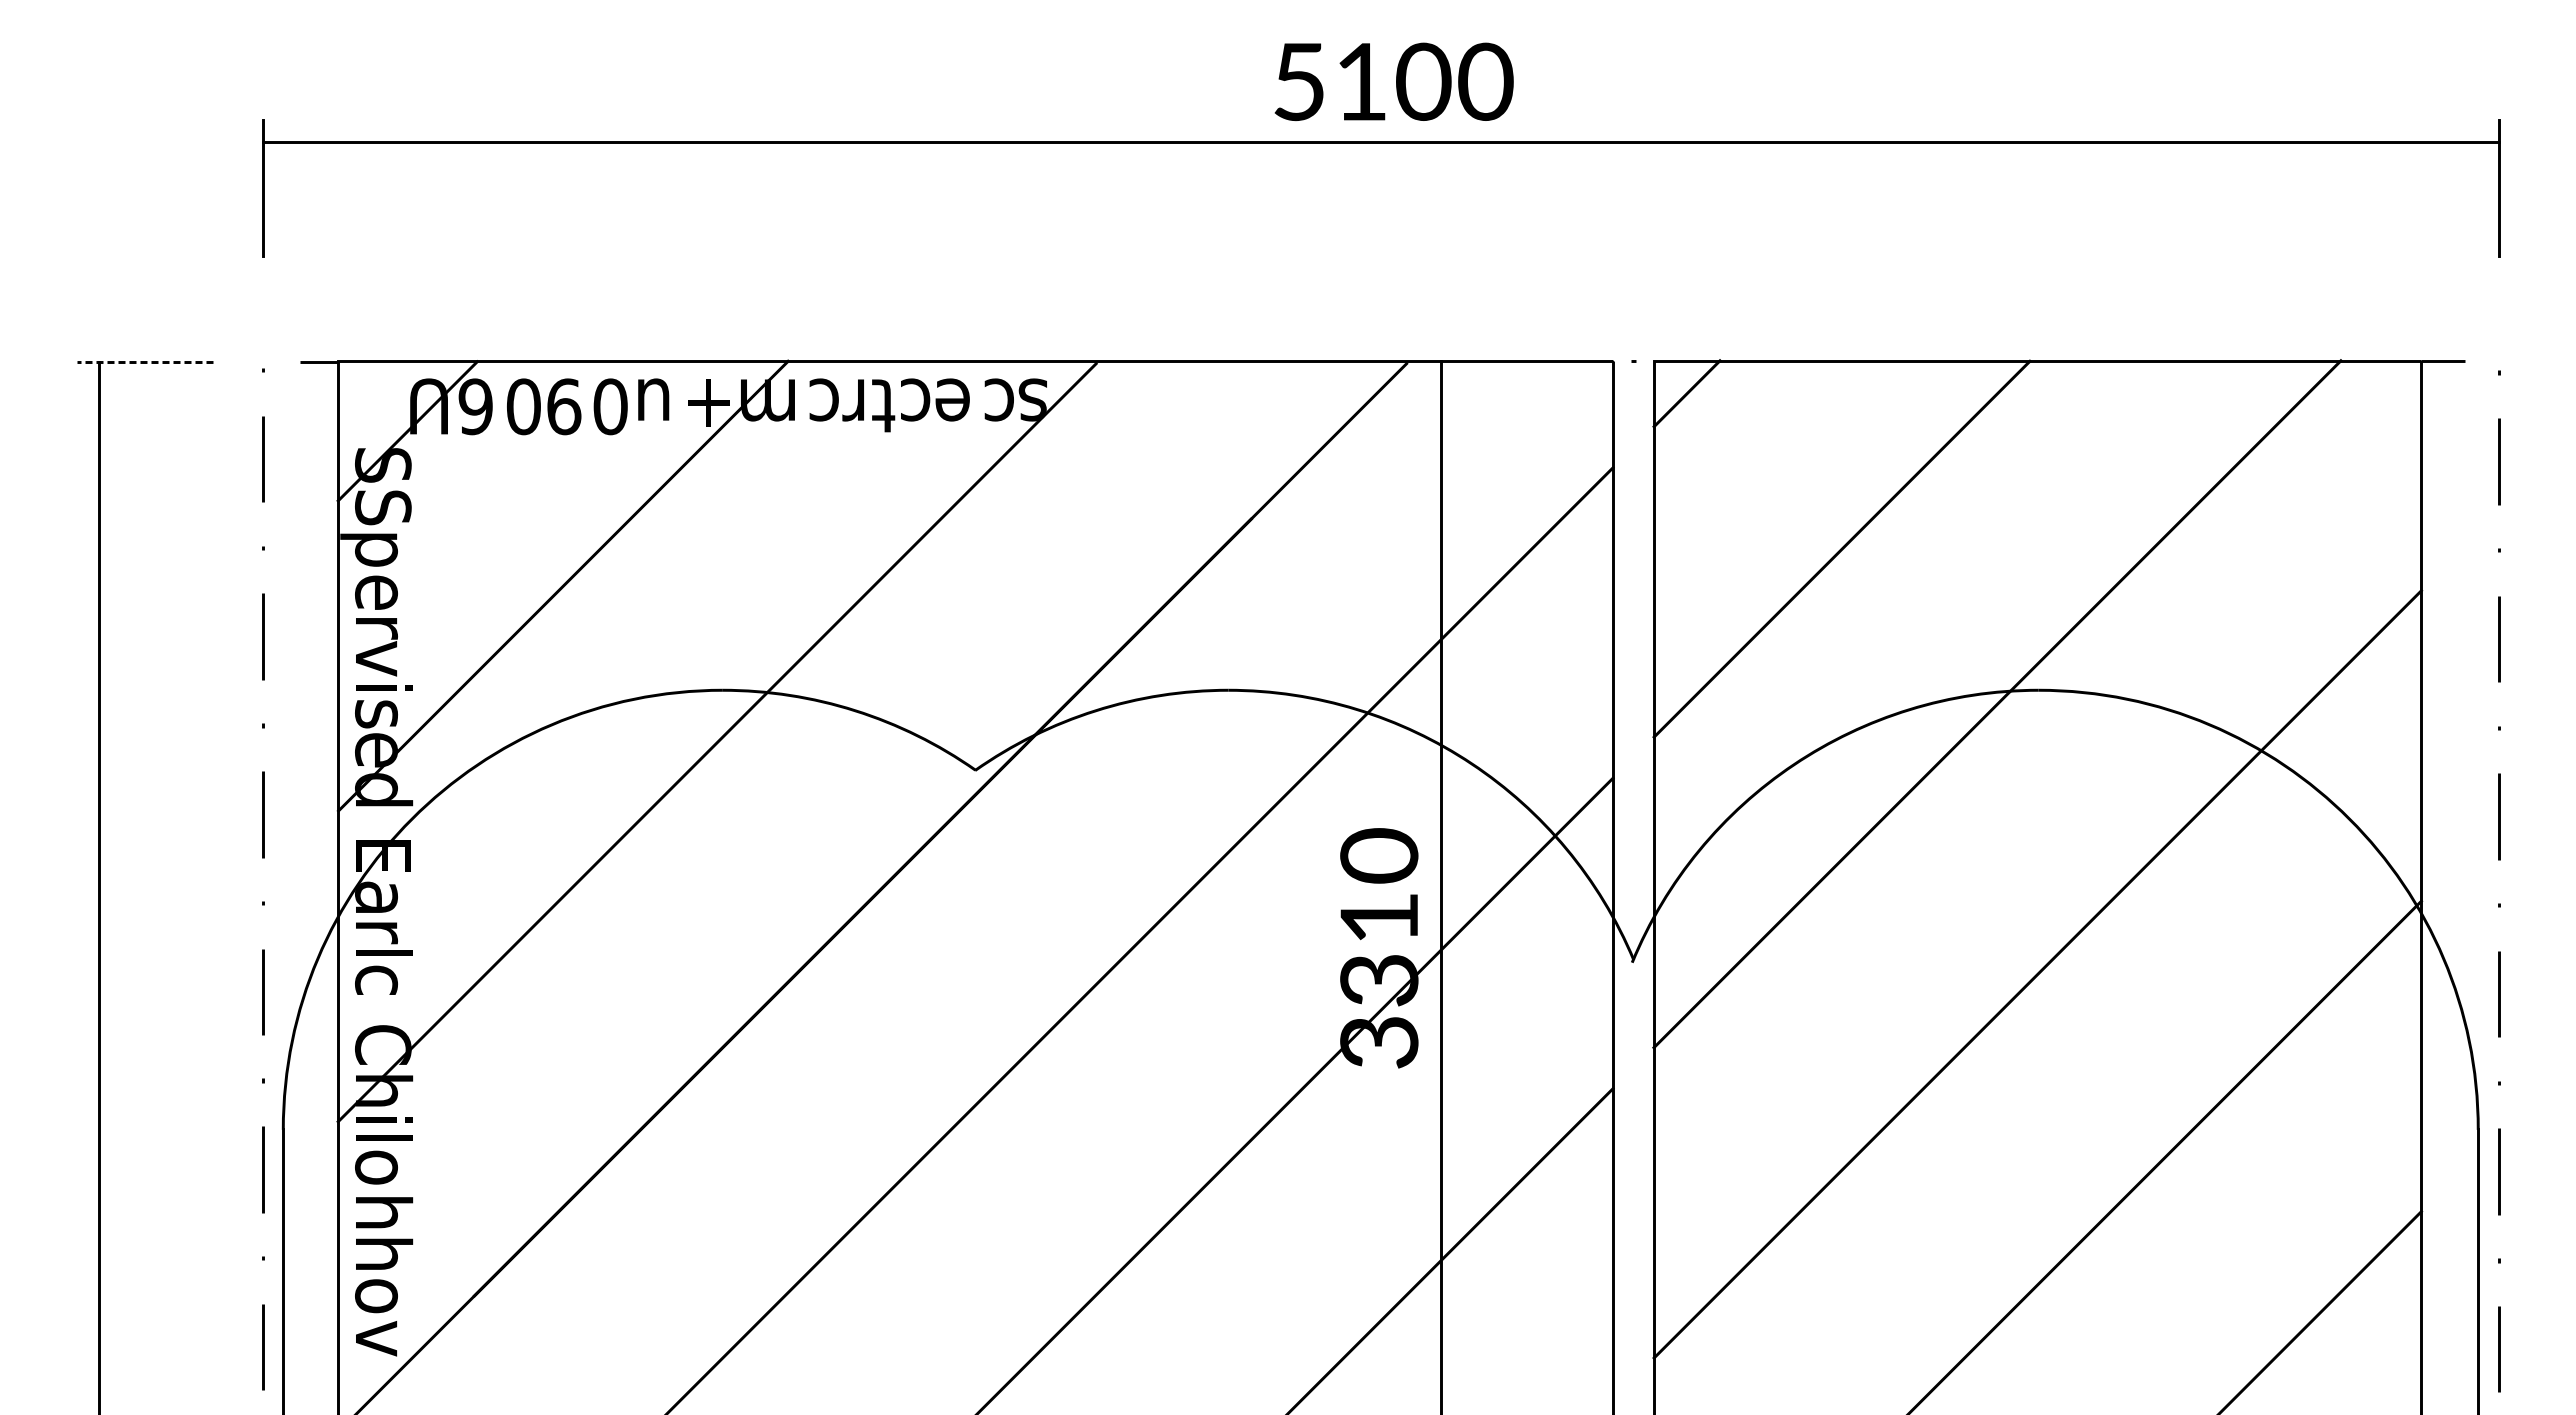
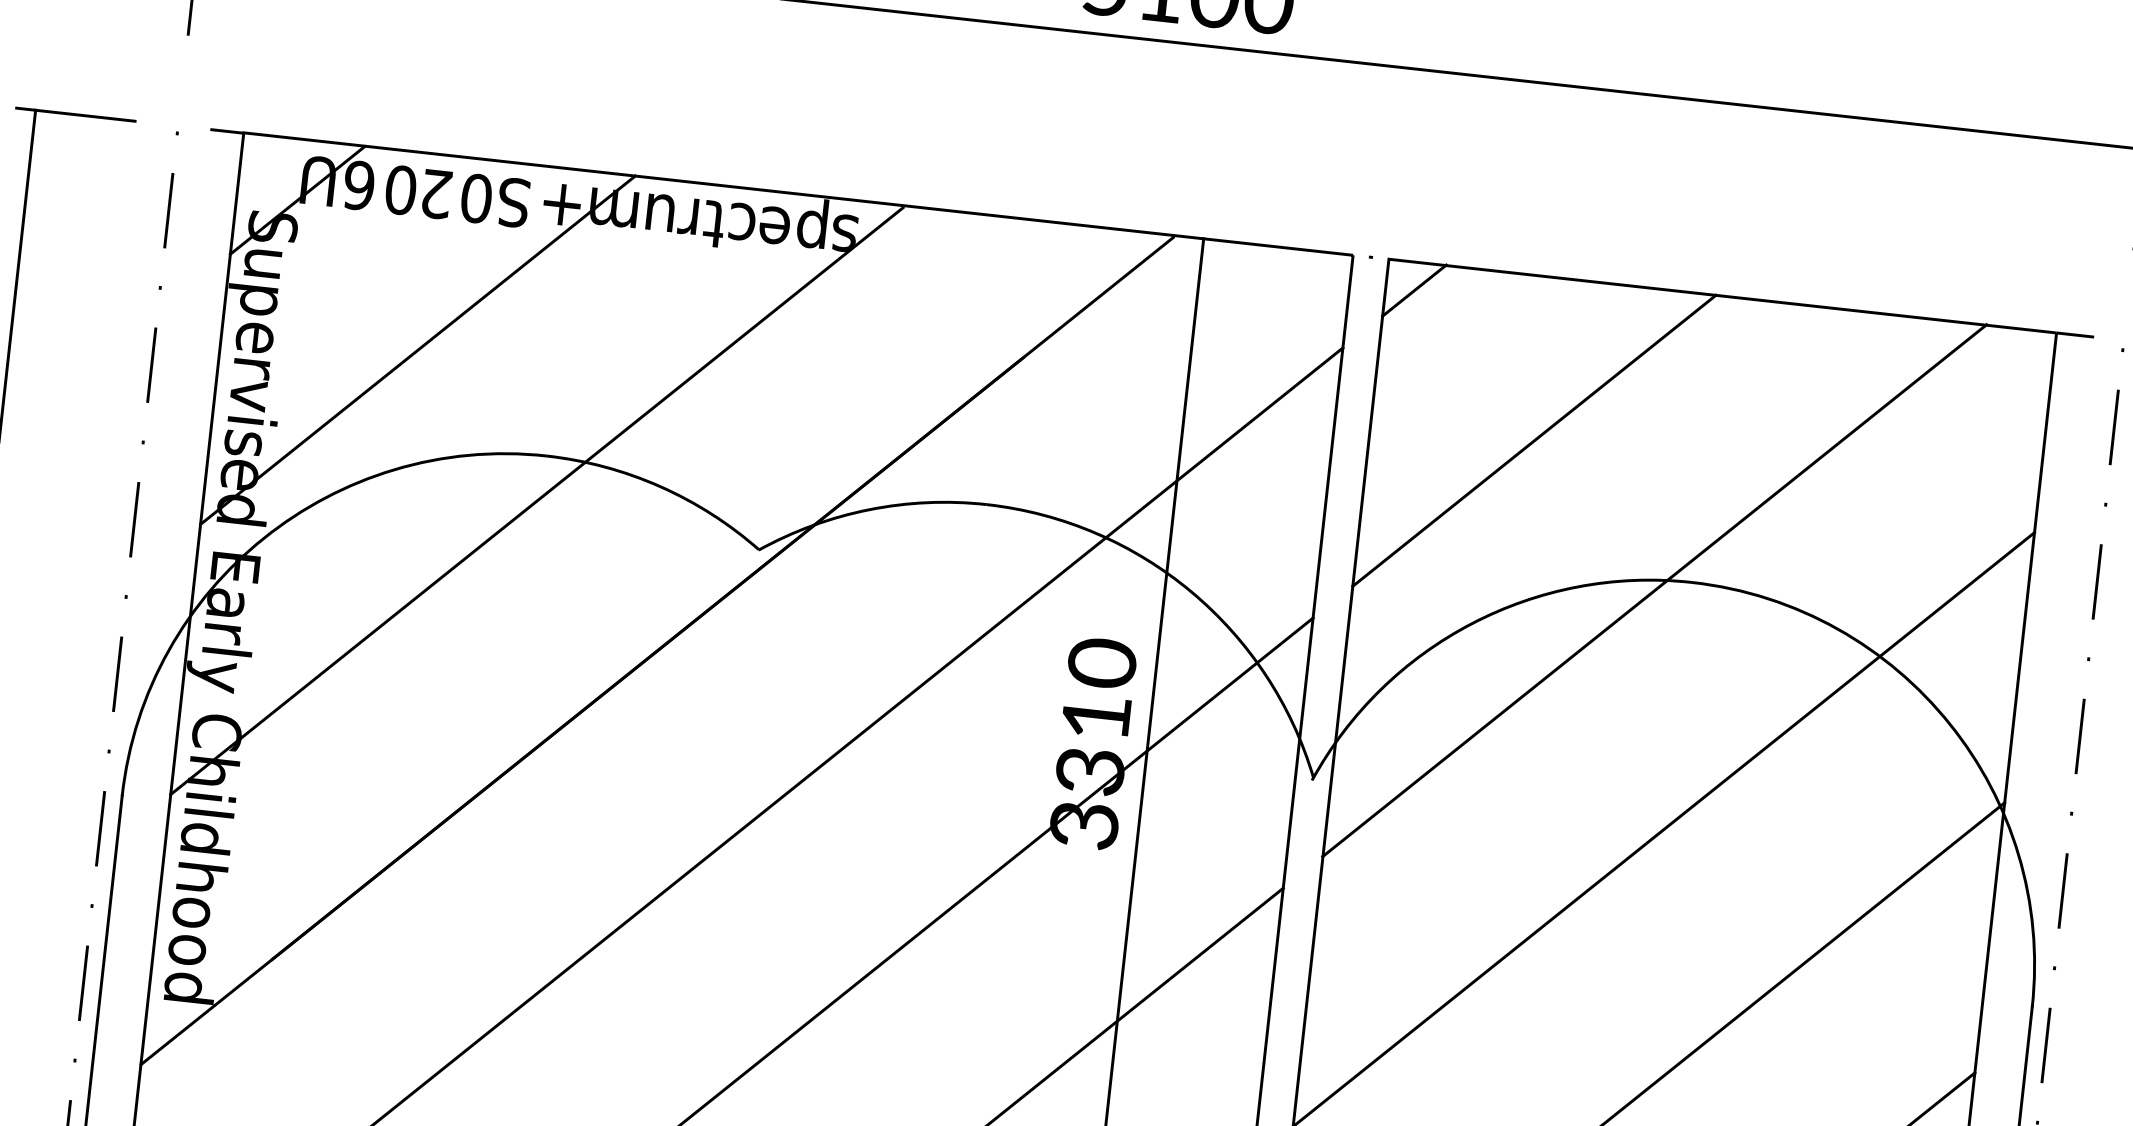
line: (144, 361) -> (75, 114), dashed -> solid
text: (995, 392) -> (812, 223), c -> p
text: (822, 399) -> (661, 212), c -> u
text: (564, 406) -> (436, 193), 9 -> 2
text: (652, 406) -> (512, 202), u -> S
text: (383, 507) -> (269, 264), S -> u
text: (368, 981) -> (210, 675), c -> y
text: (384, 1169) -> (206, 840), o -> d
text: (384, 1253) -> (198, 913), h -> o
text: (384, 1338) -> (190, 987), v -> d

